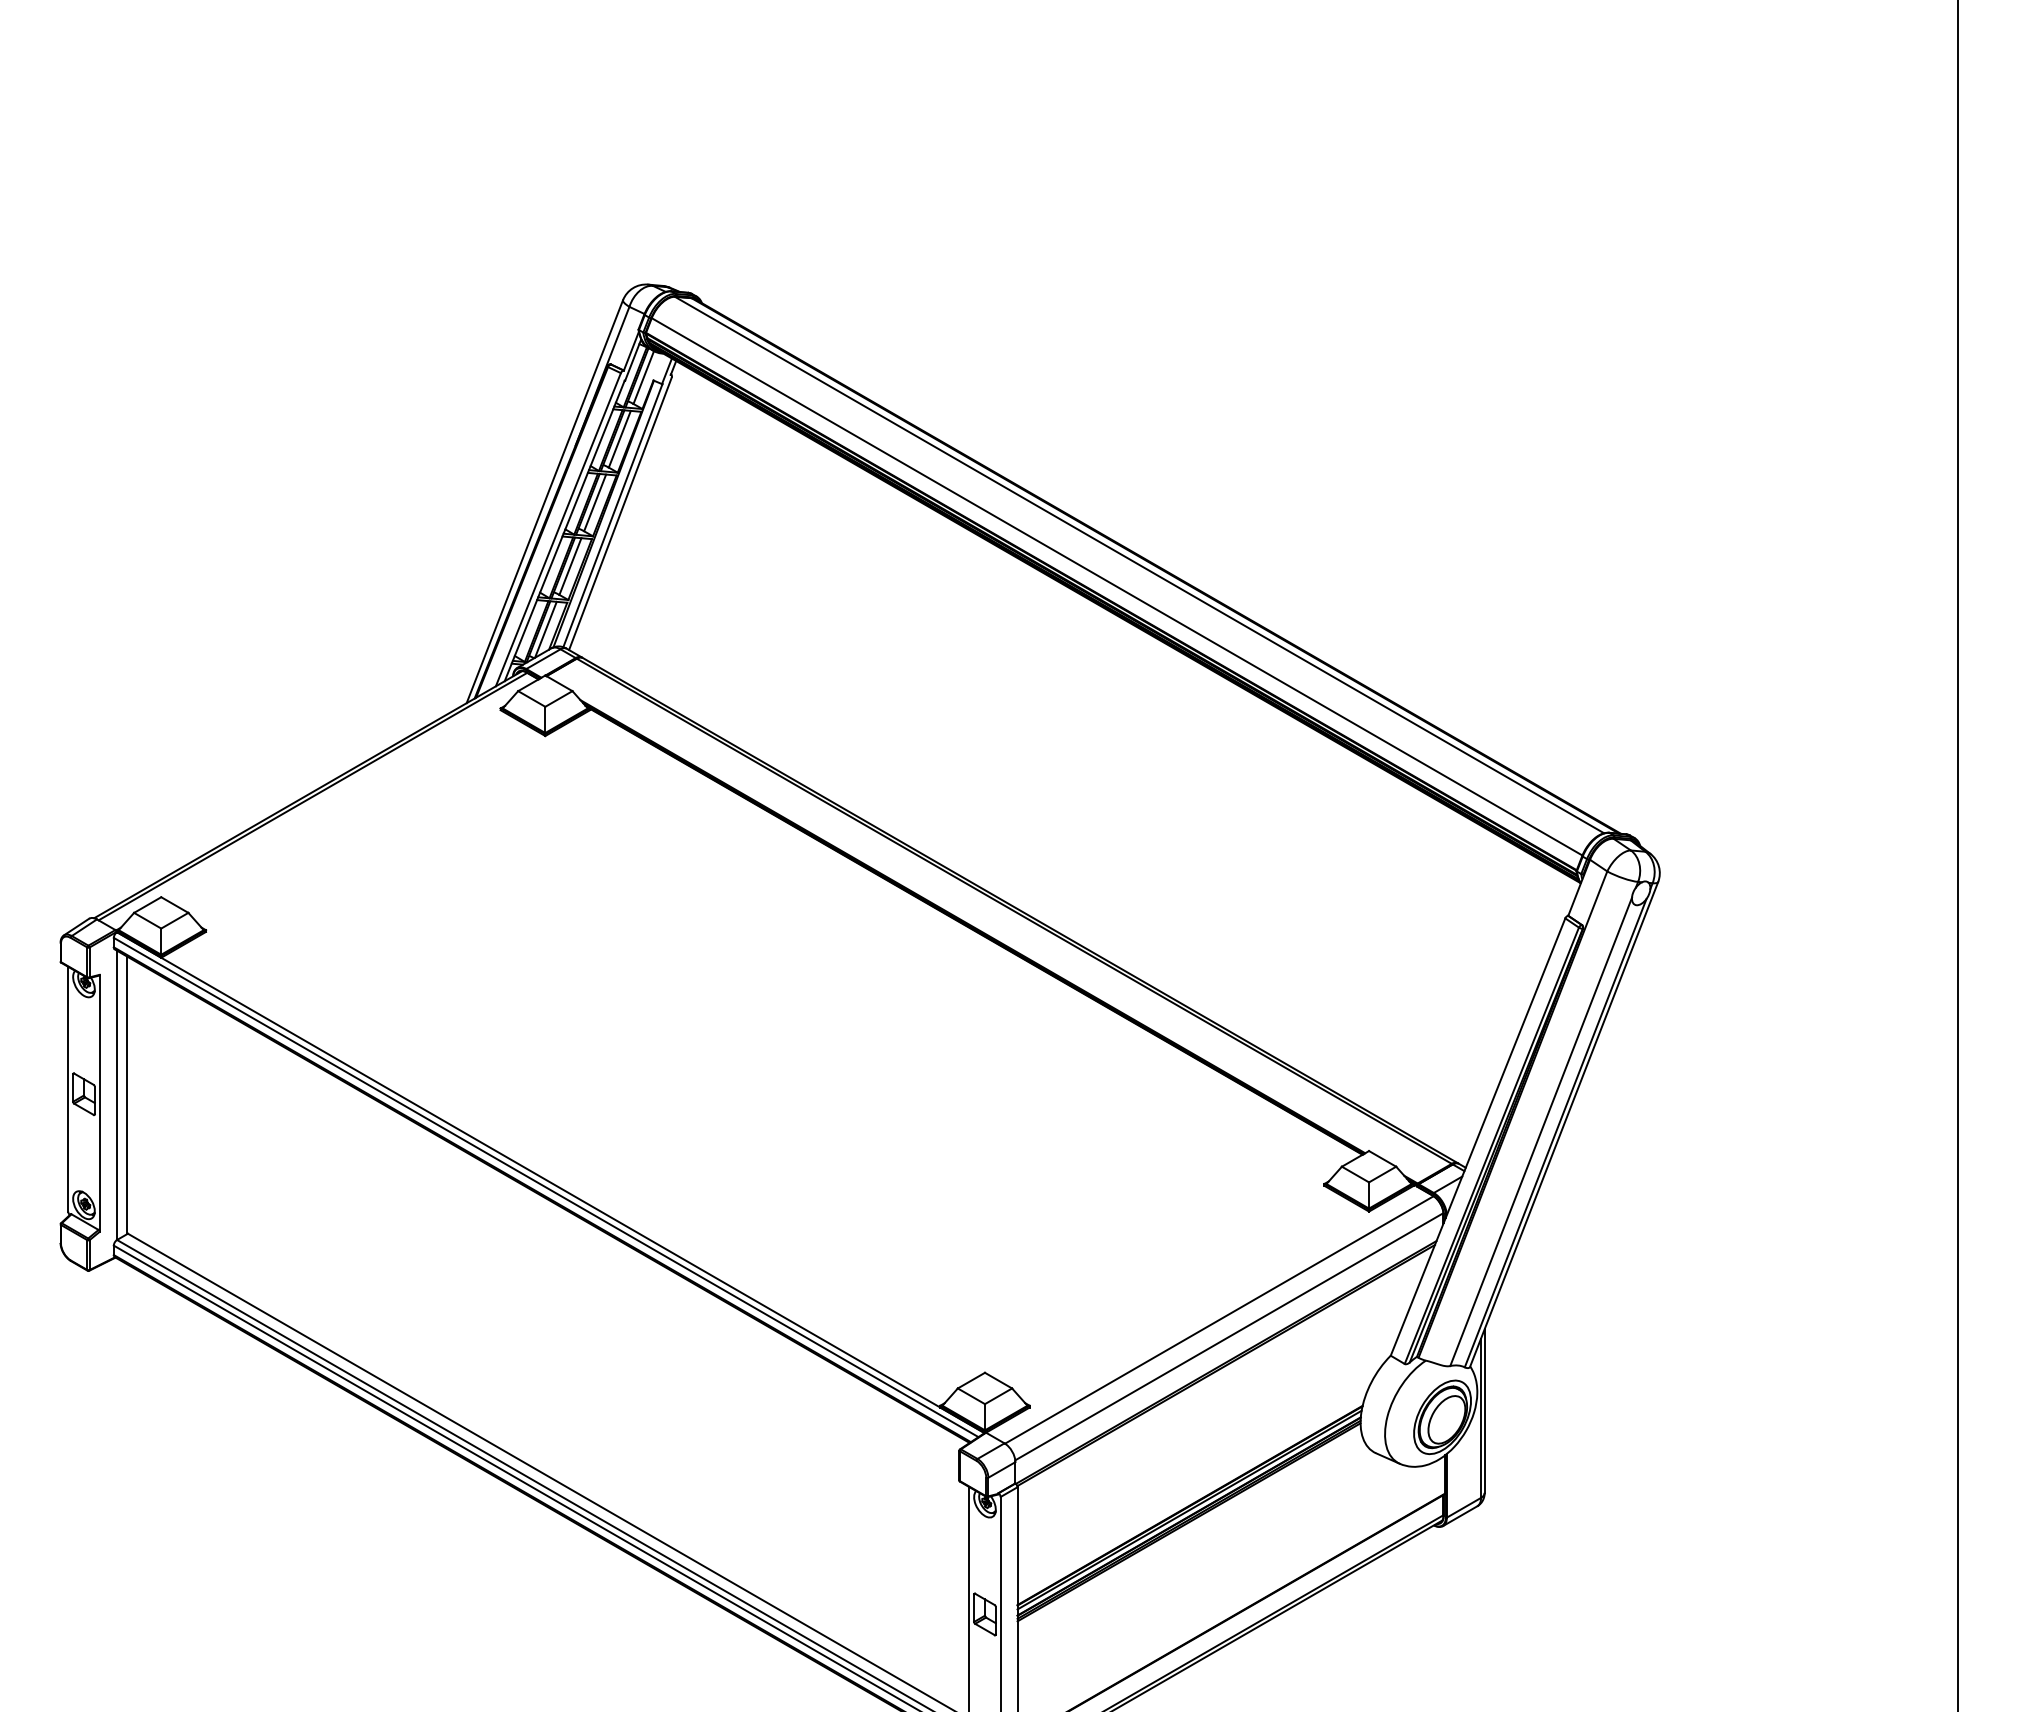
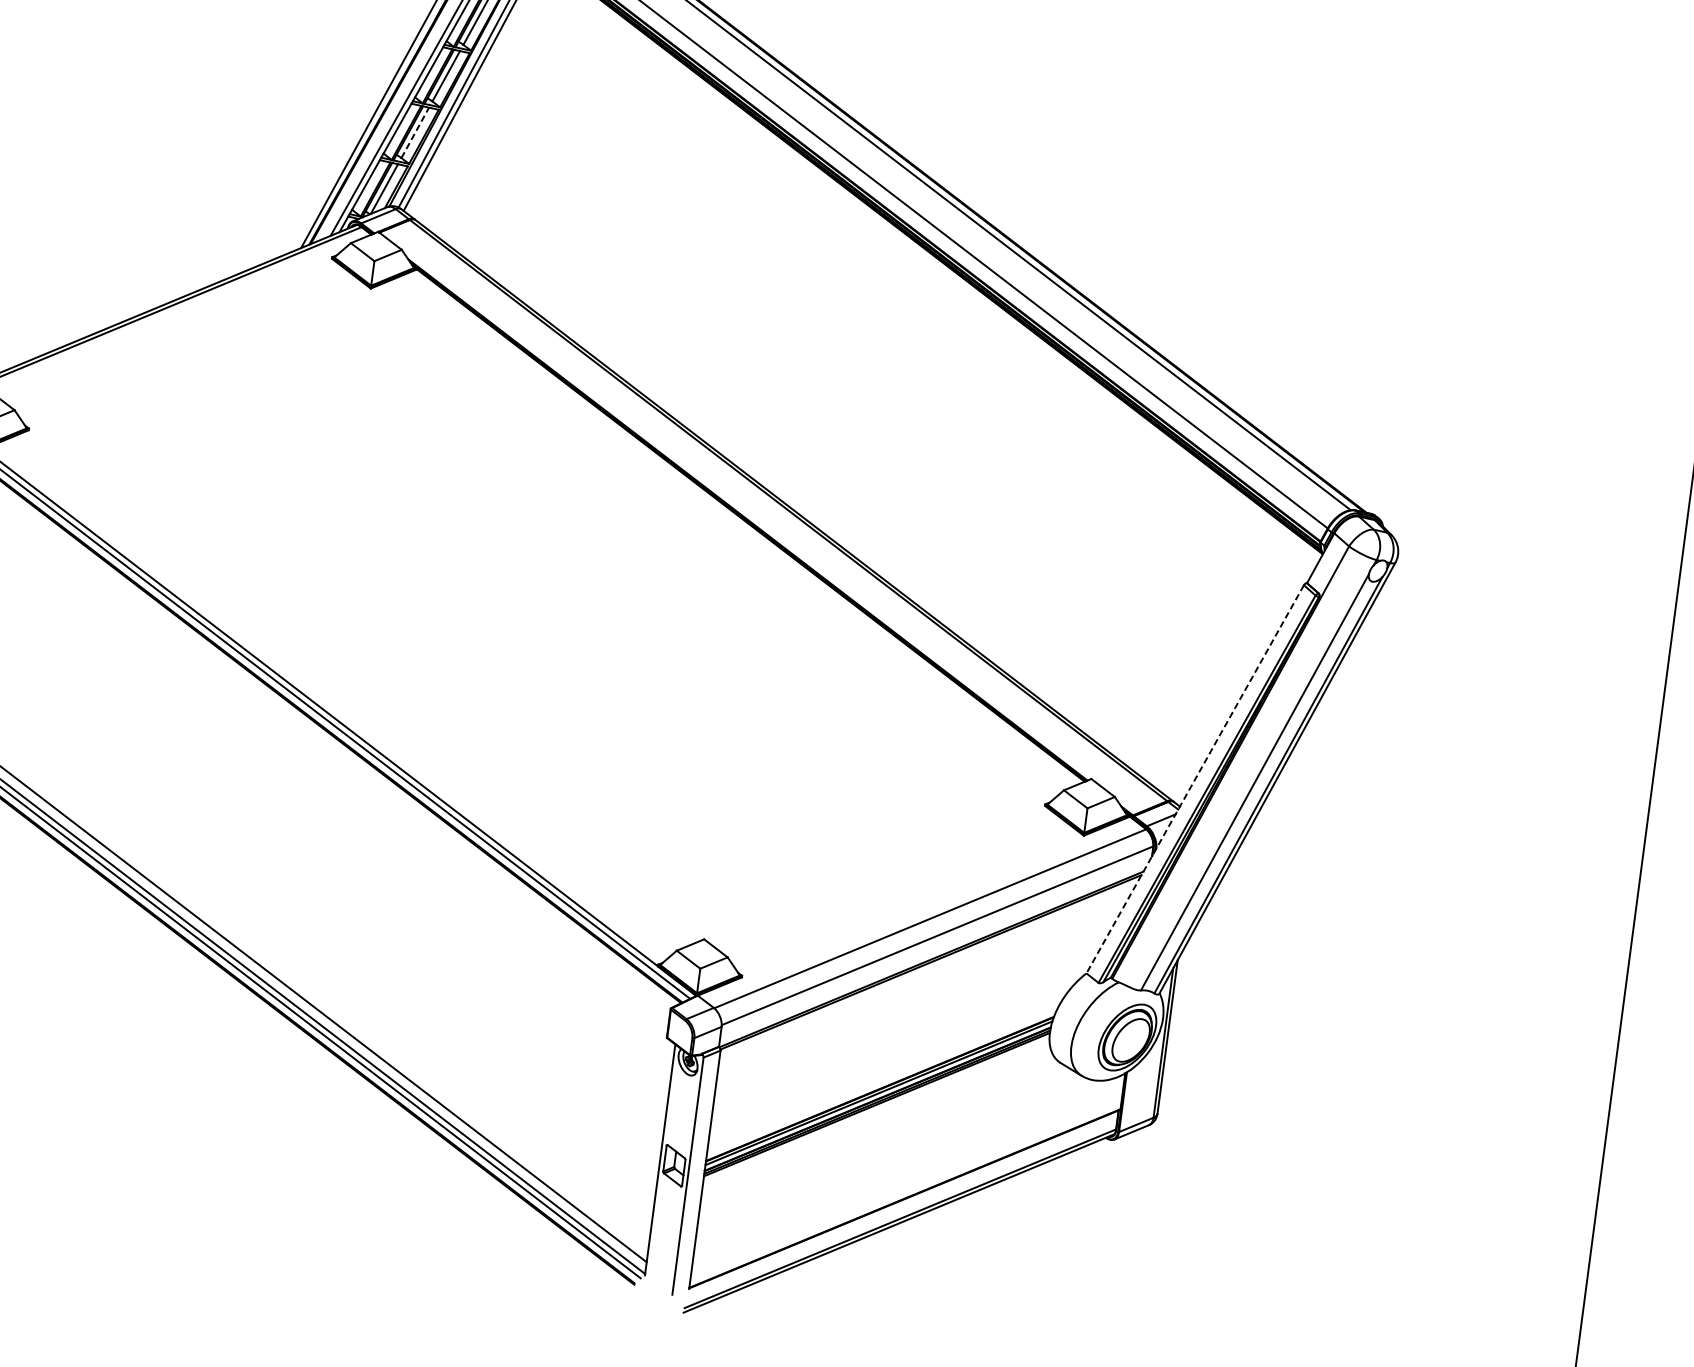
line: (570, 566) -> (415, 132), solid -> dashed
line: (1477, 1137) -> (1194, 779), solid -> dashed

